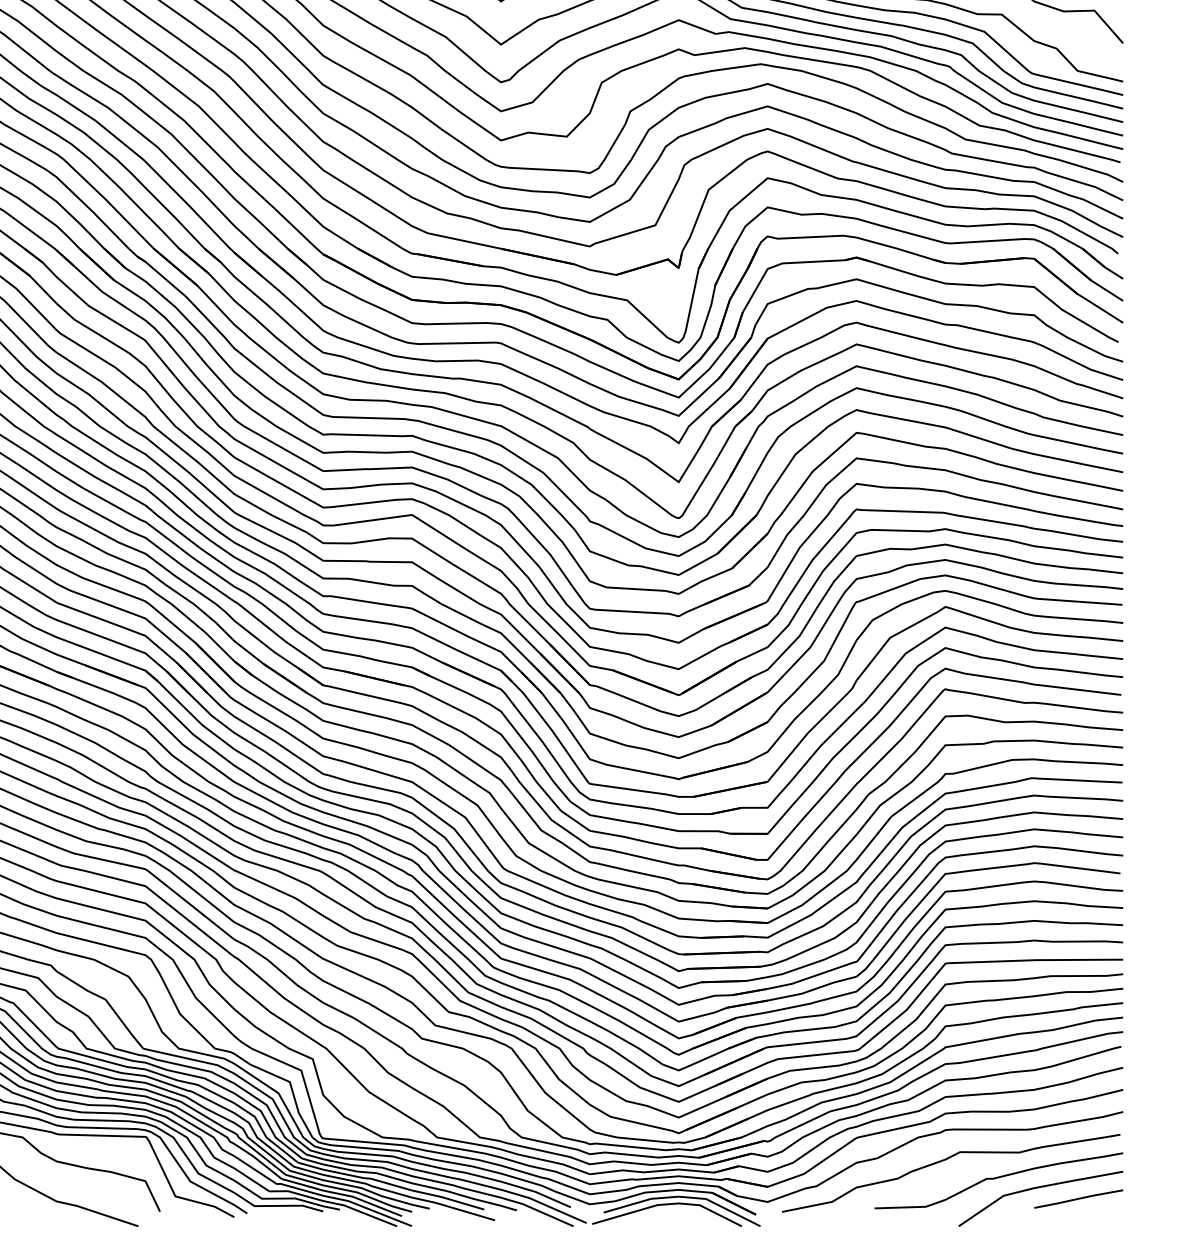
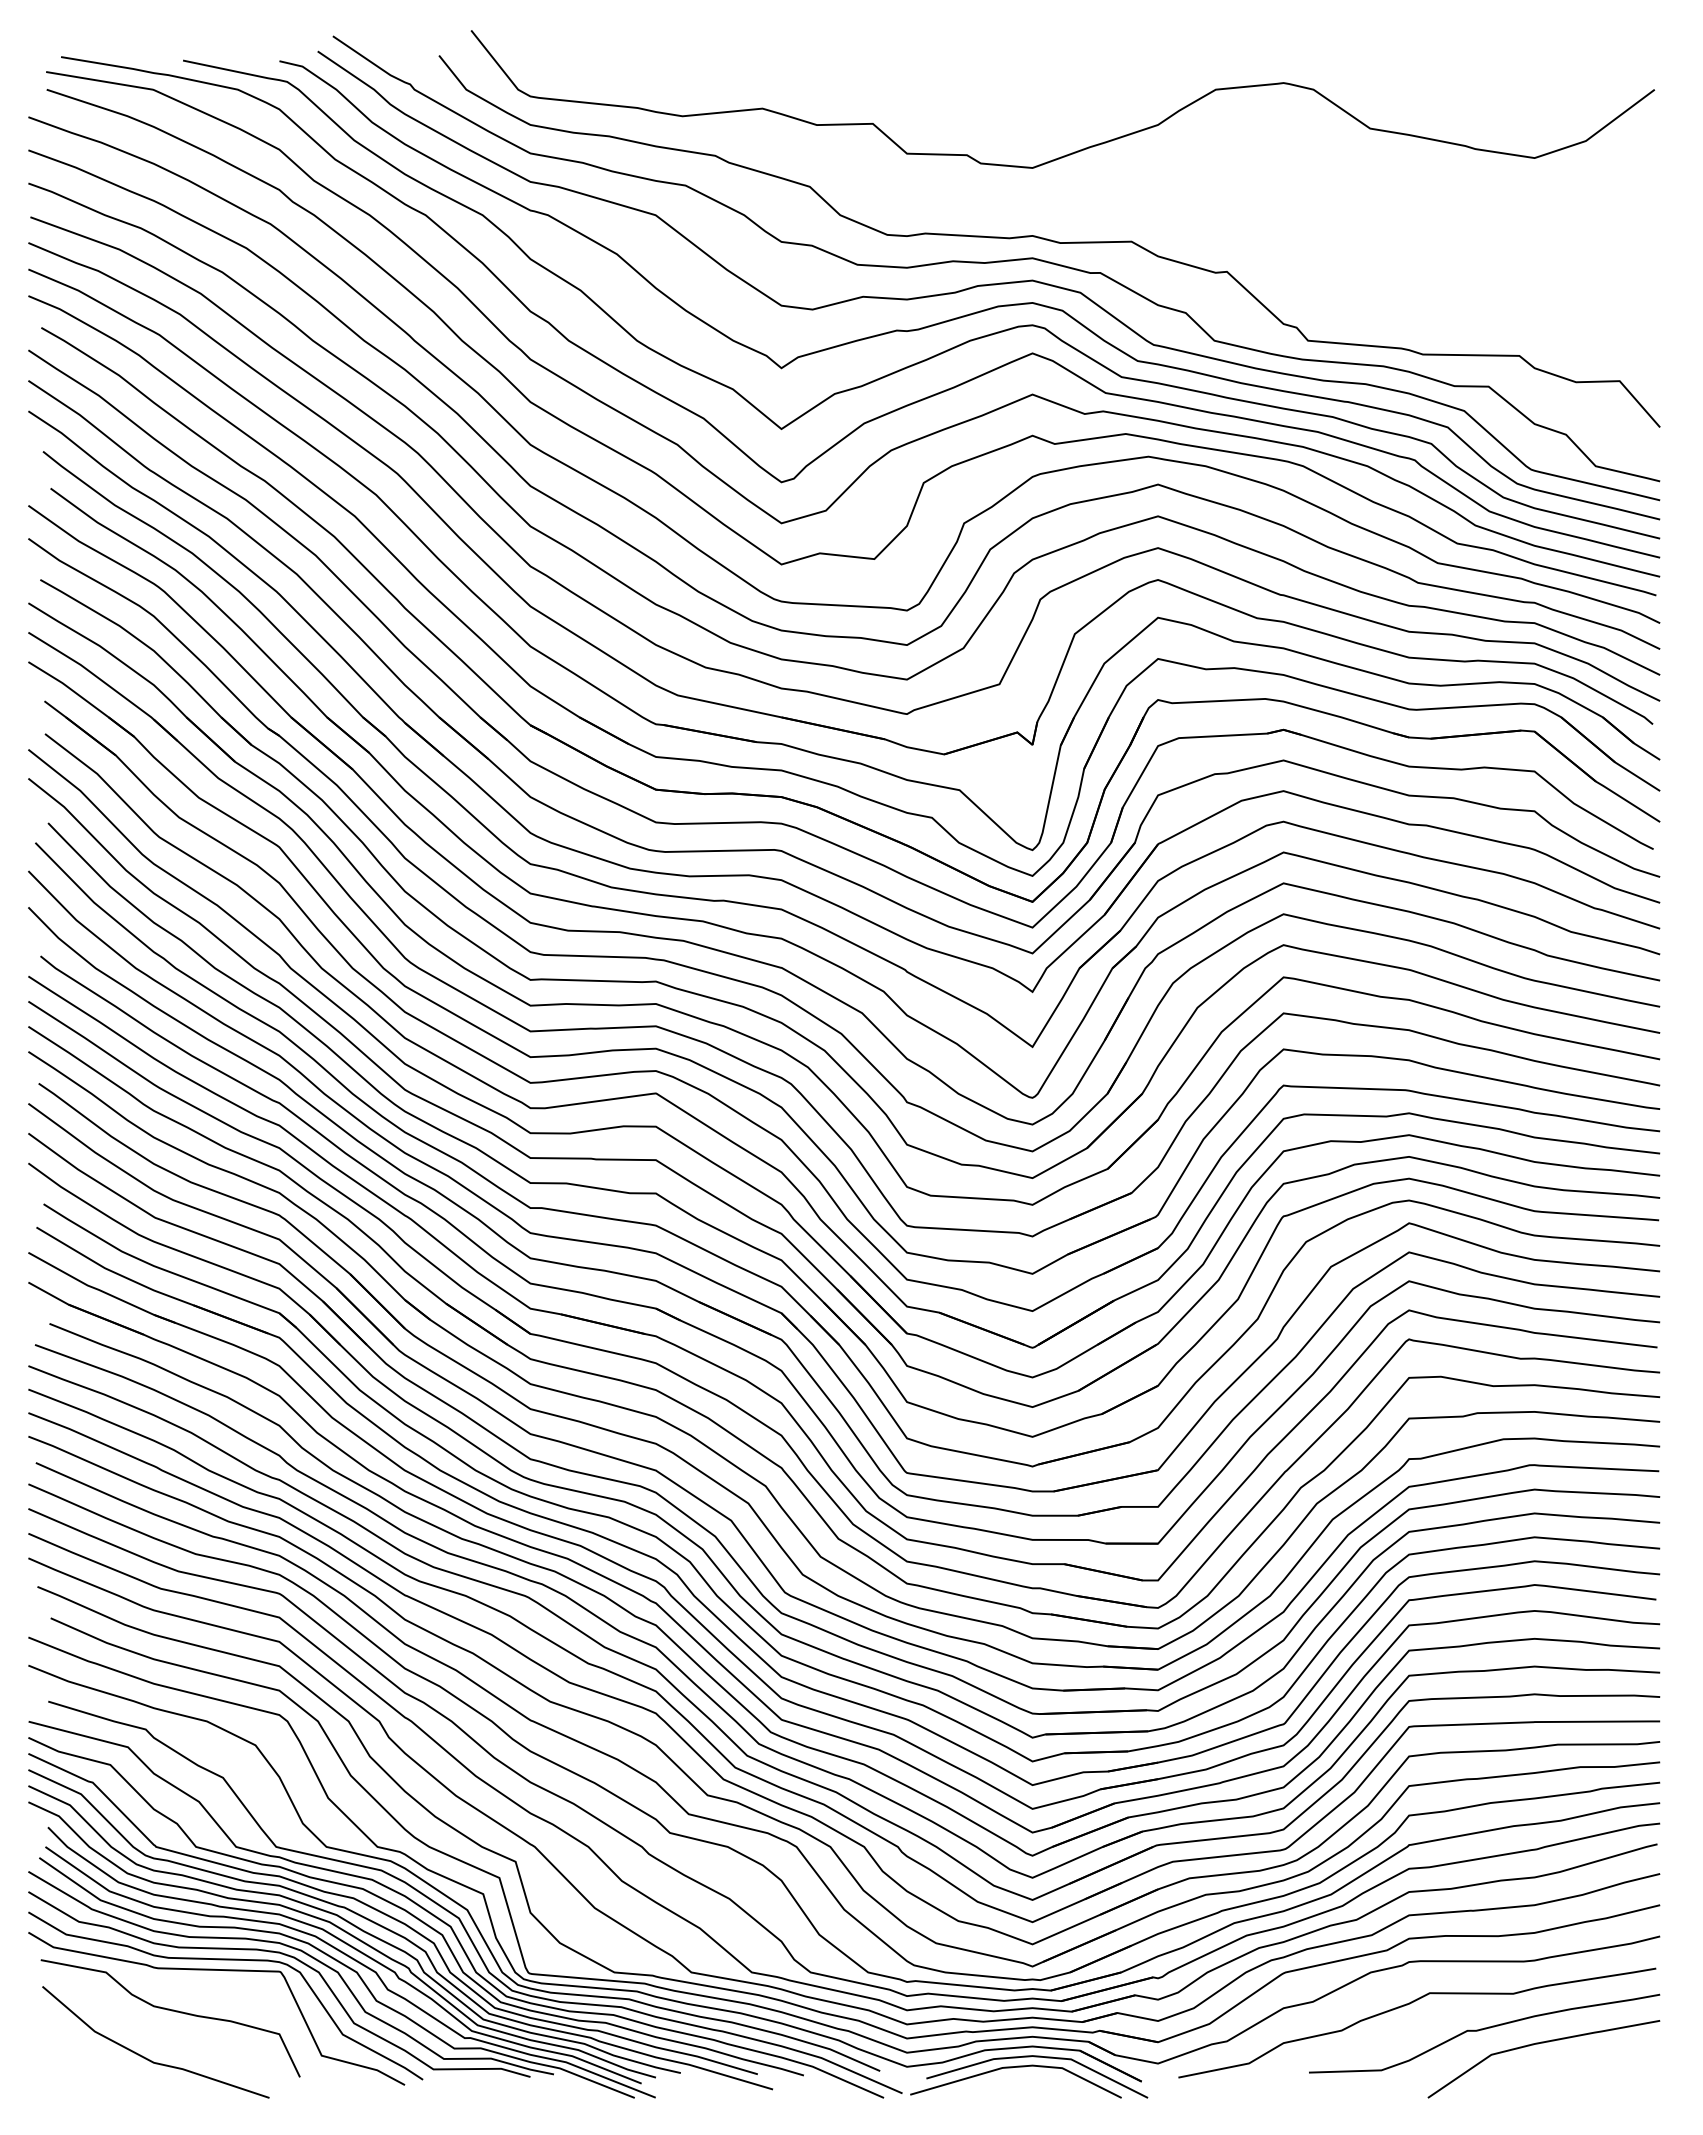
line: (1078, 1199) -> (1597, 2059), removed

